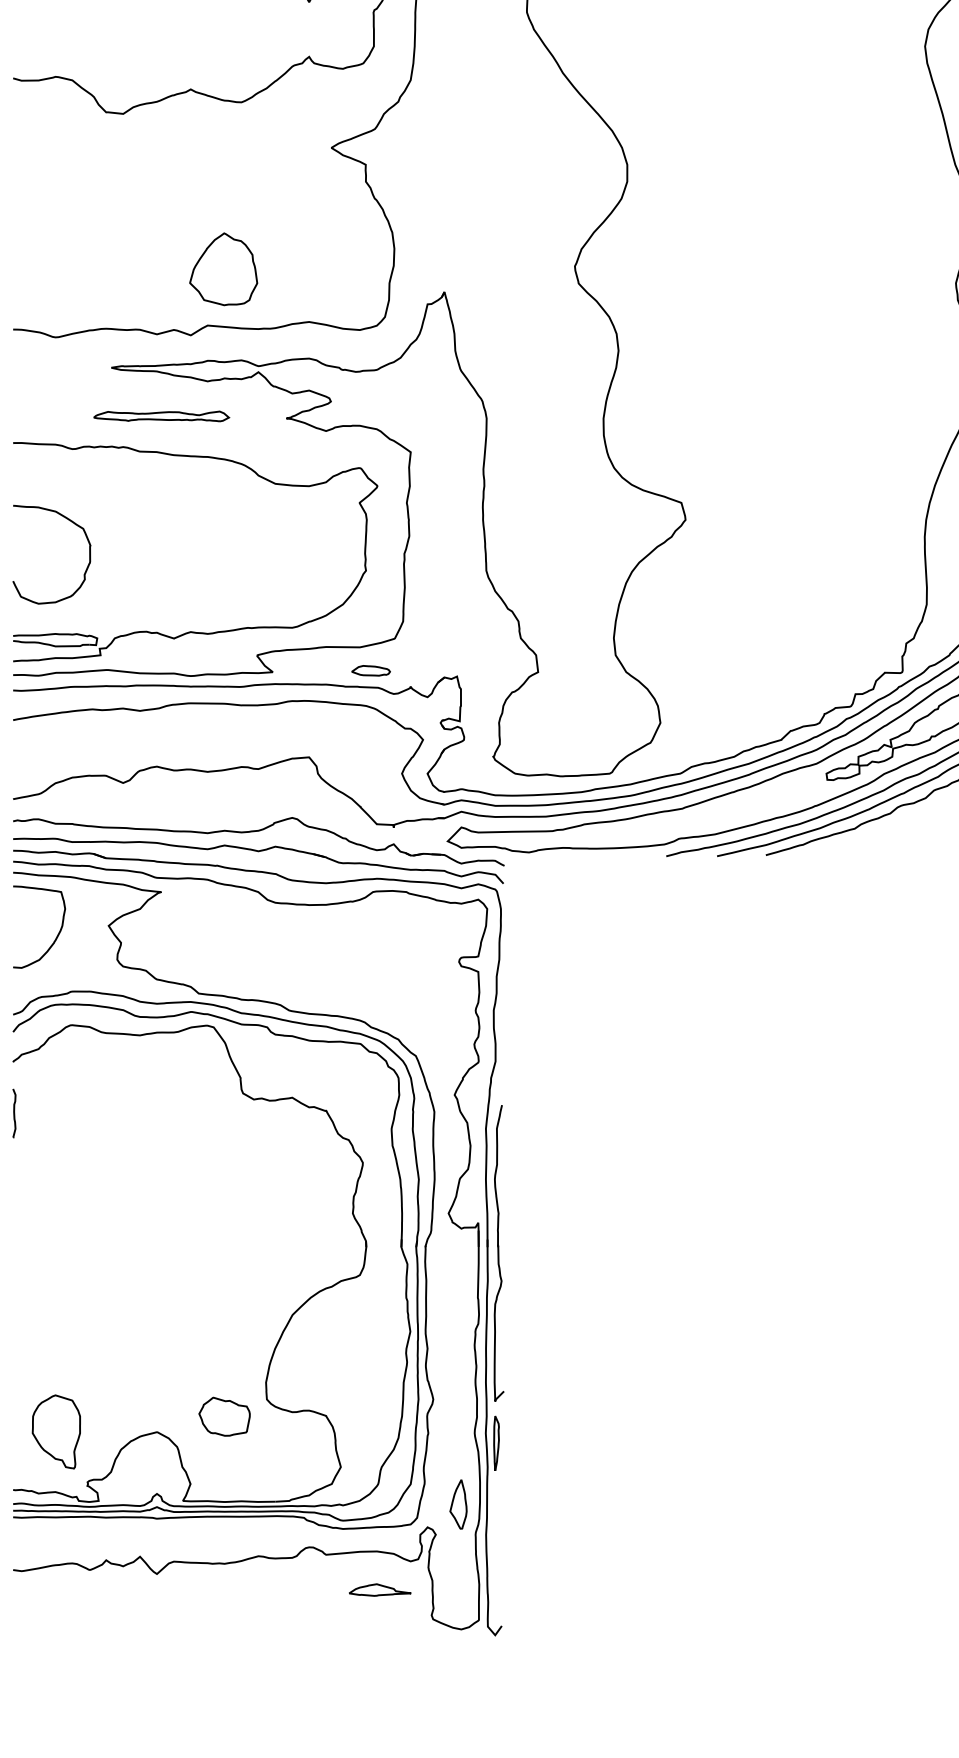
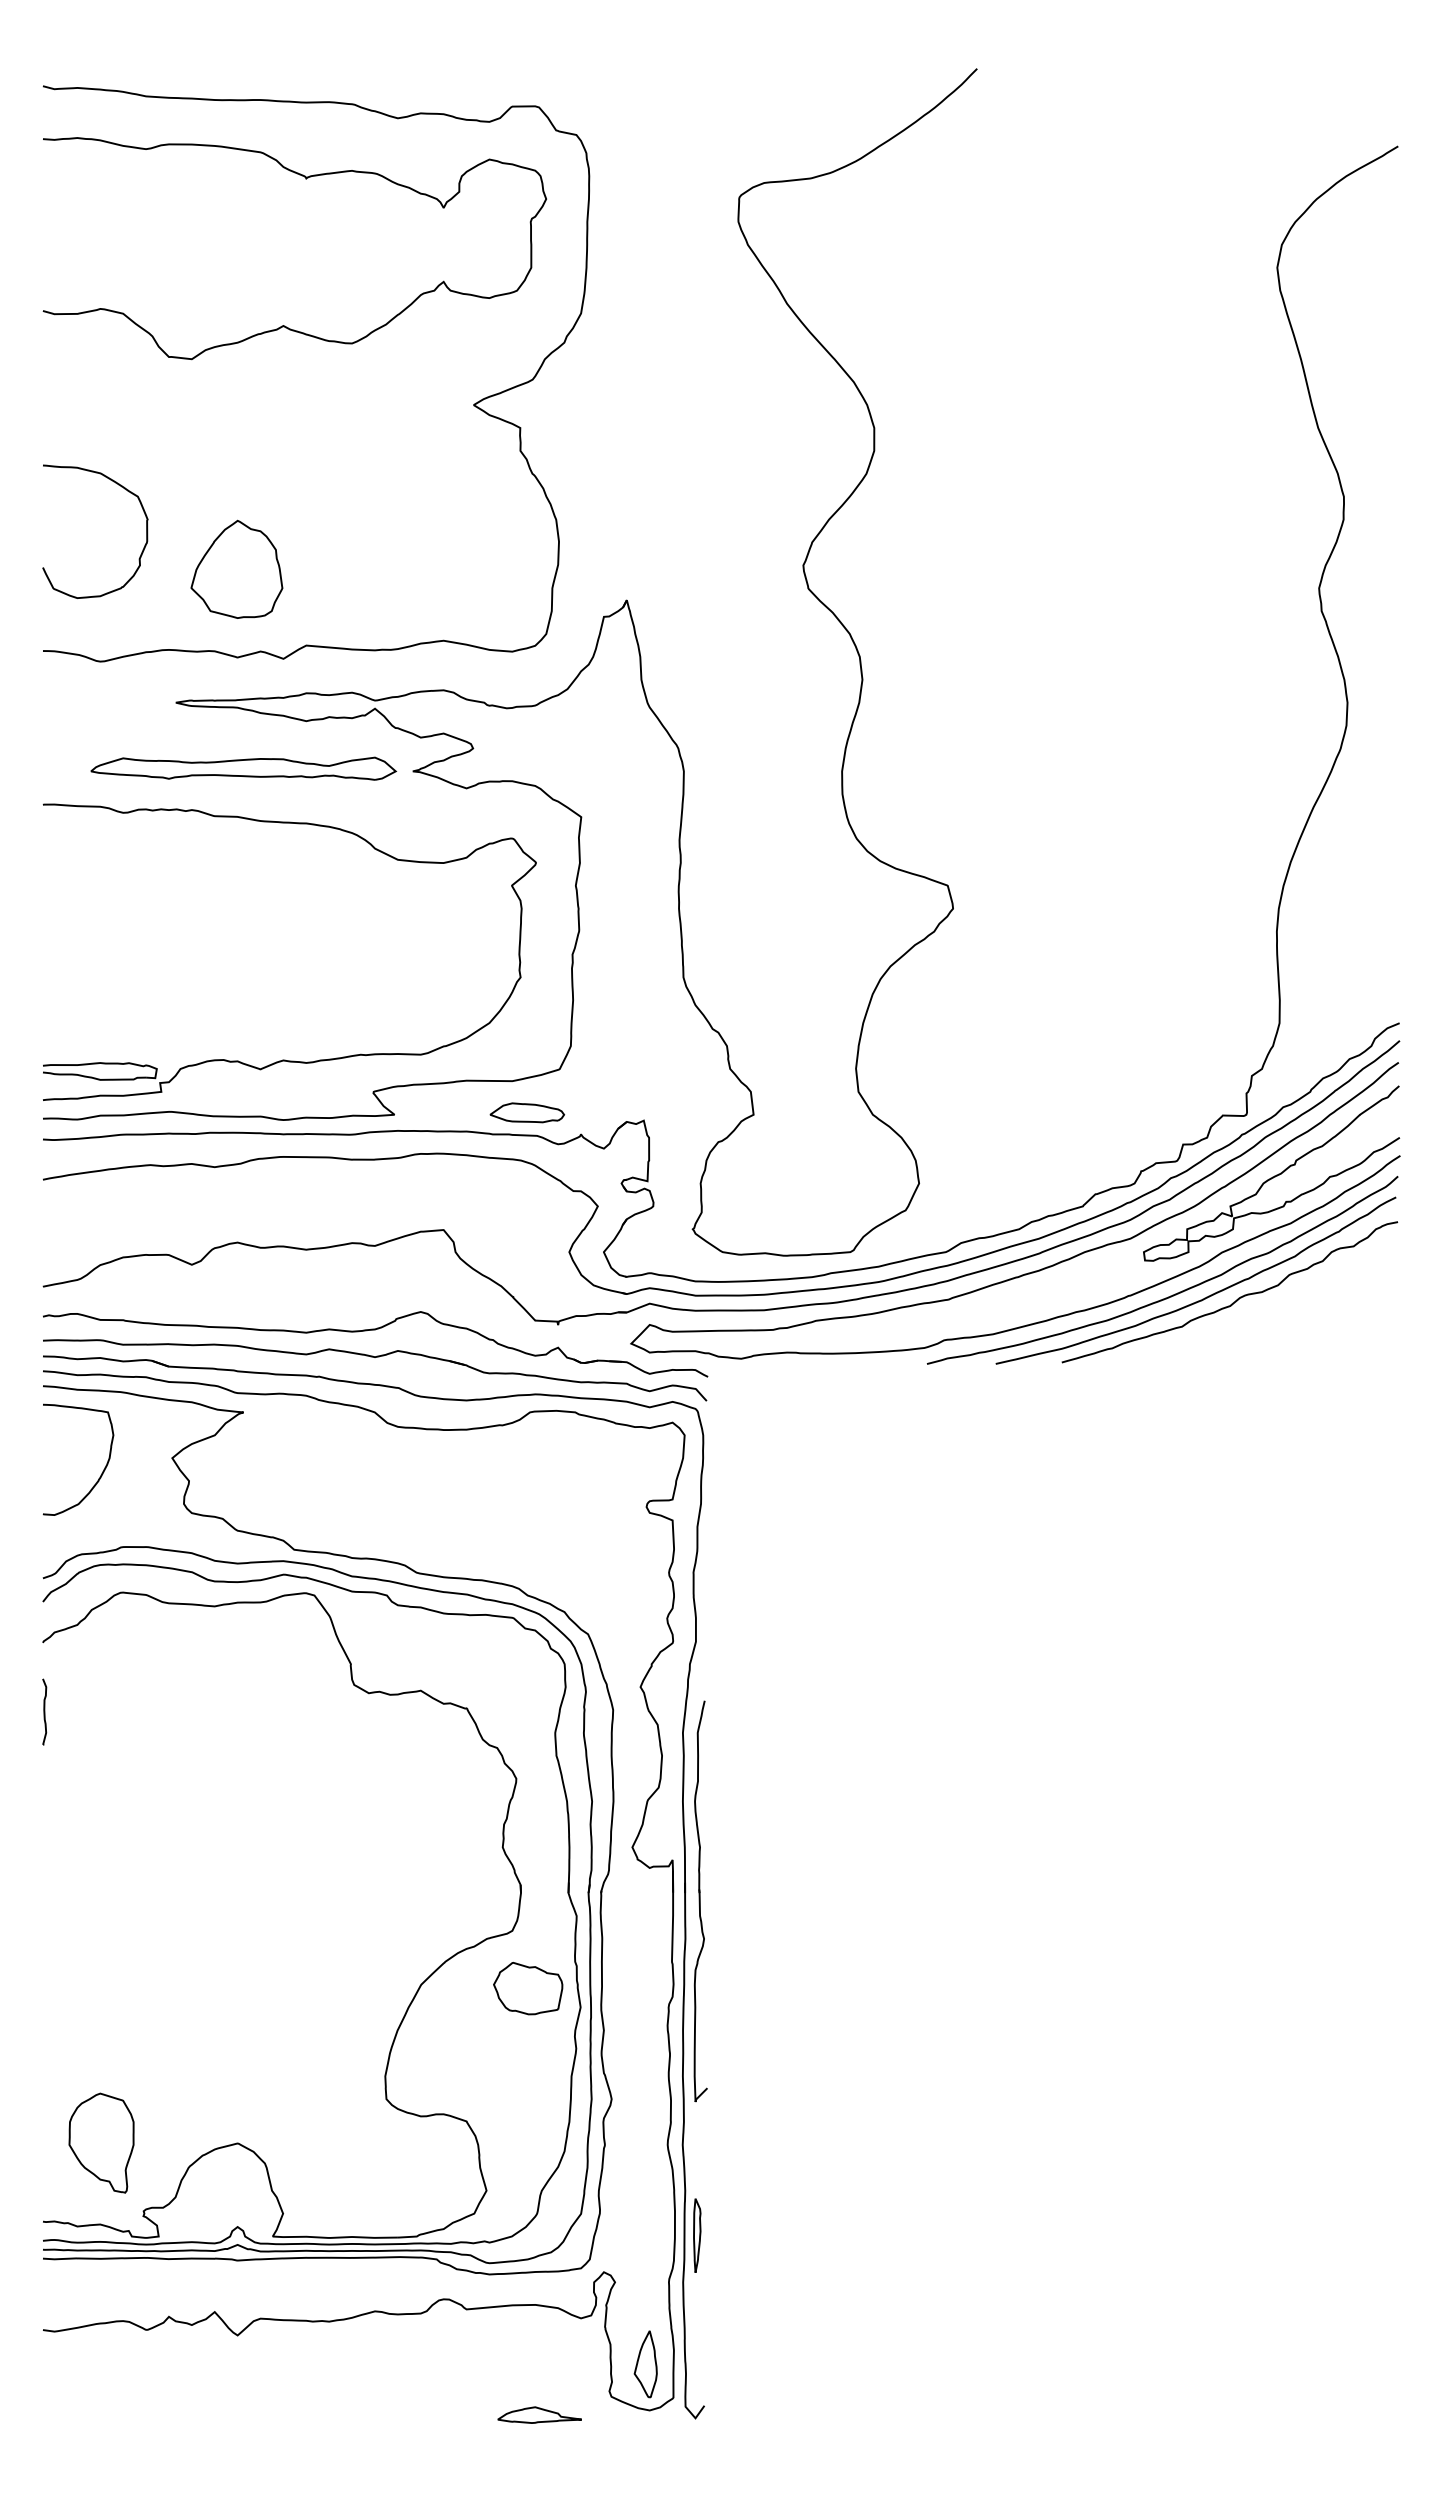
part: (223, 268) -> (236, 568), moved
part: (161, 416) -> (243, 768), size x1.67
curve: (86, 567) -> (142, 549), moved
part: (371, 670) -> (527, 1112), size x1.43
part: (224, 1416) -> (528, 1988), moved
part: (496, 1443) -> (697, 2235), moved
part: (458, 1504) -> (645, 2364), moved
part: (379, 1589) -> (539, 2414), moved

